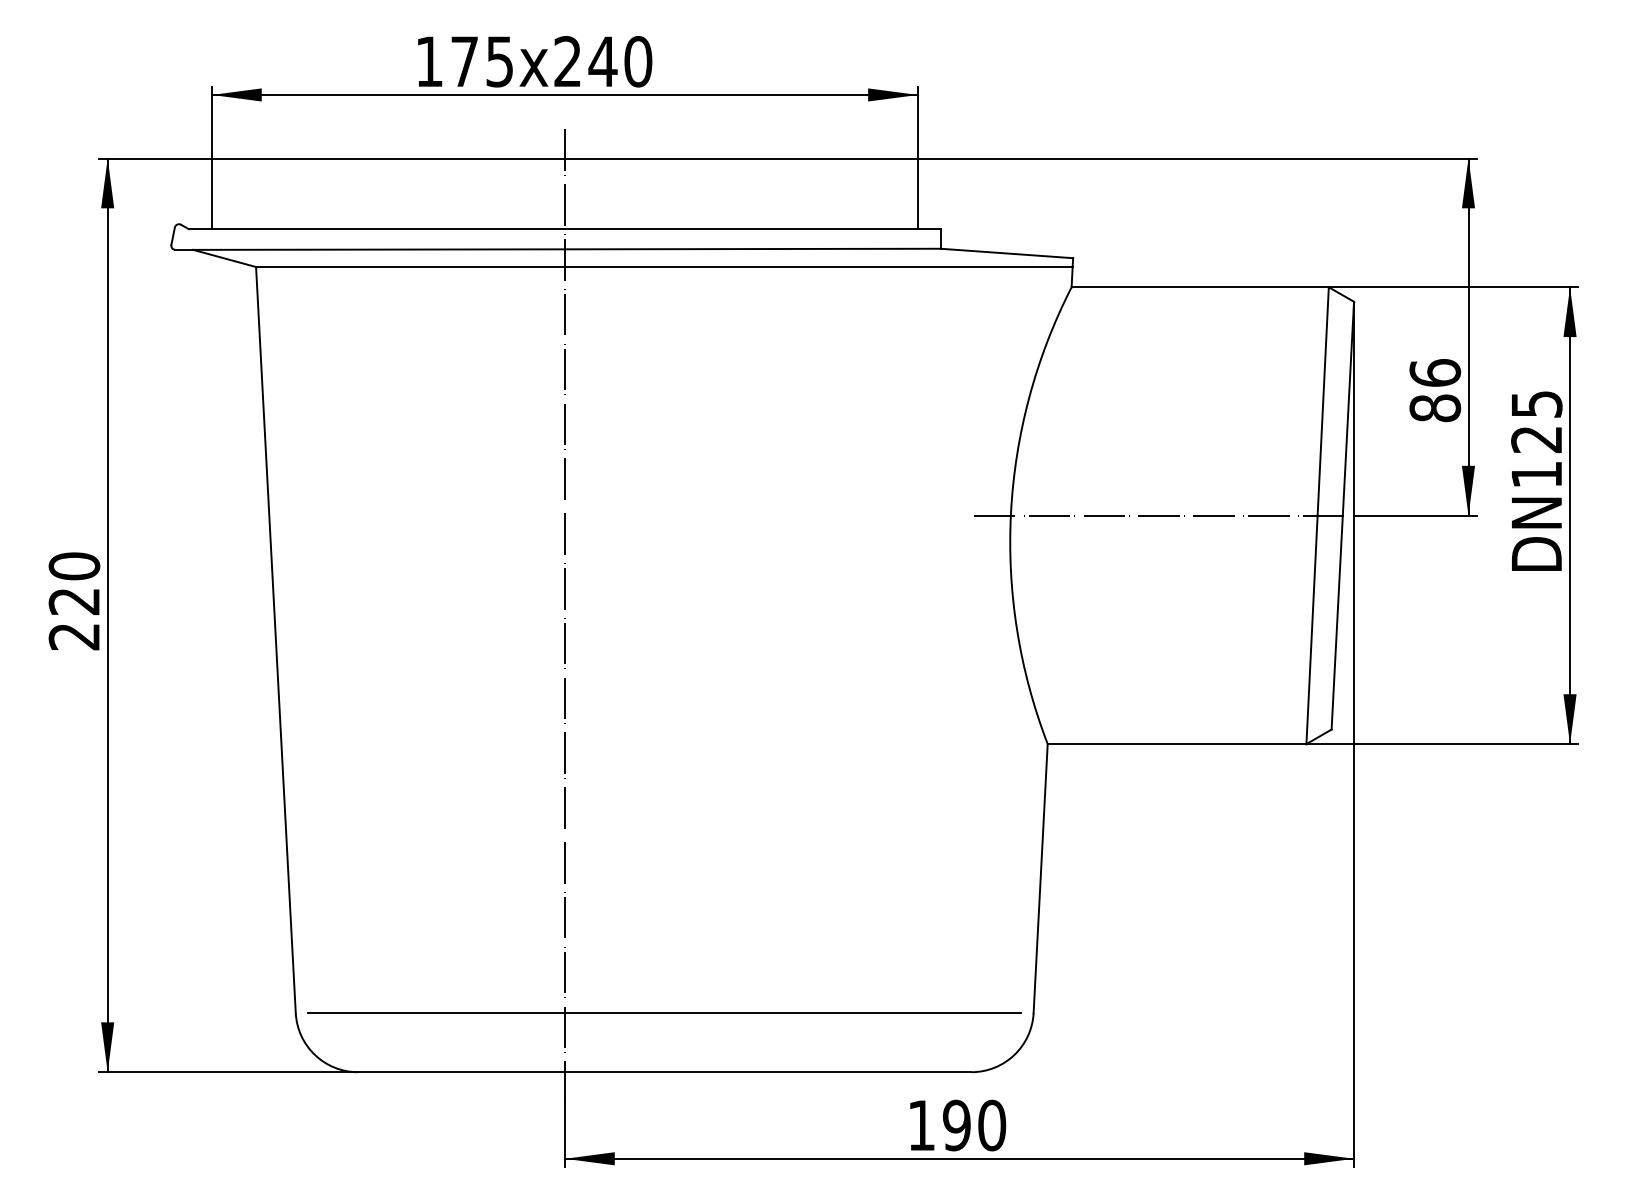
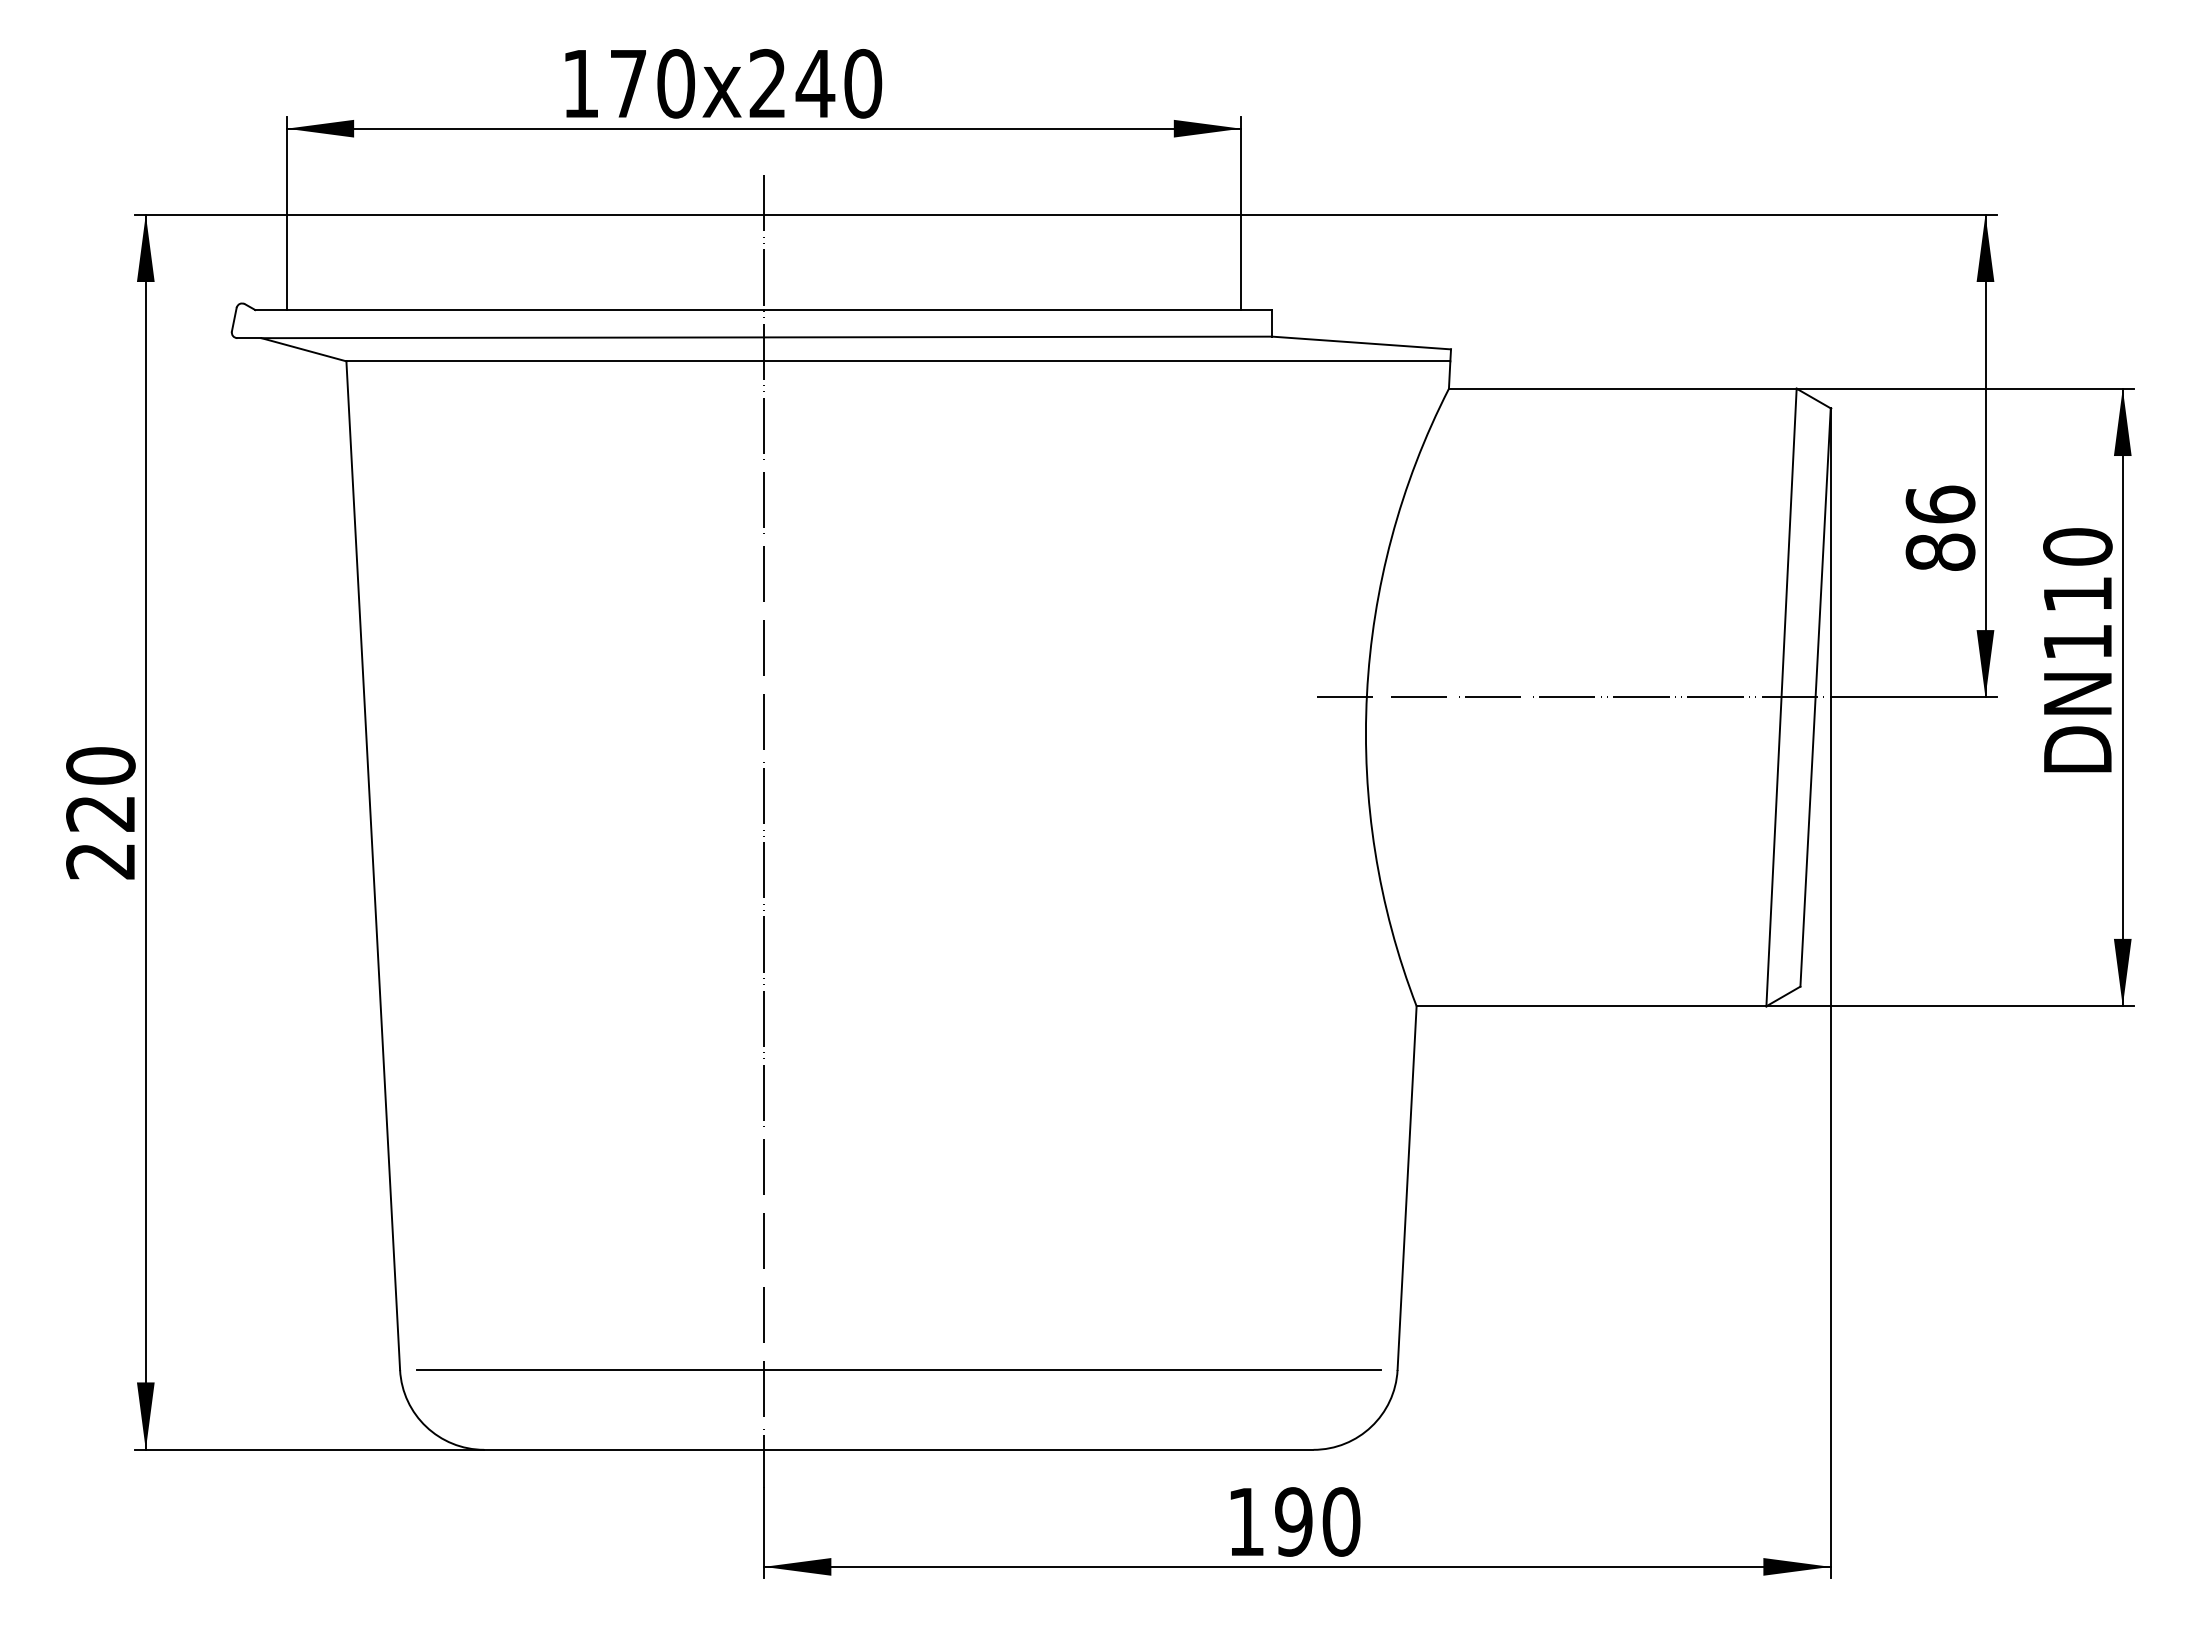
text: (500, 61) -> (676, 83), 175 -> 170
text: (1536, 421) -> (2077, 570), 125 -> 110

